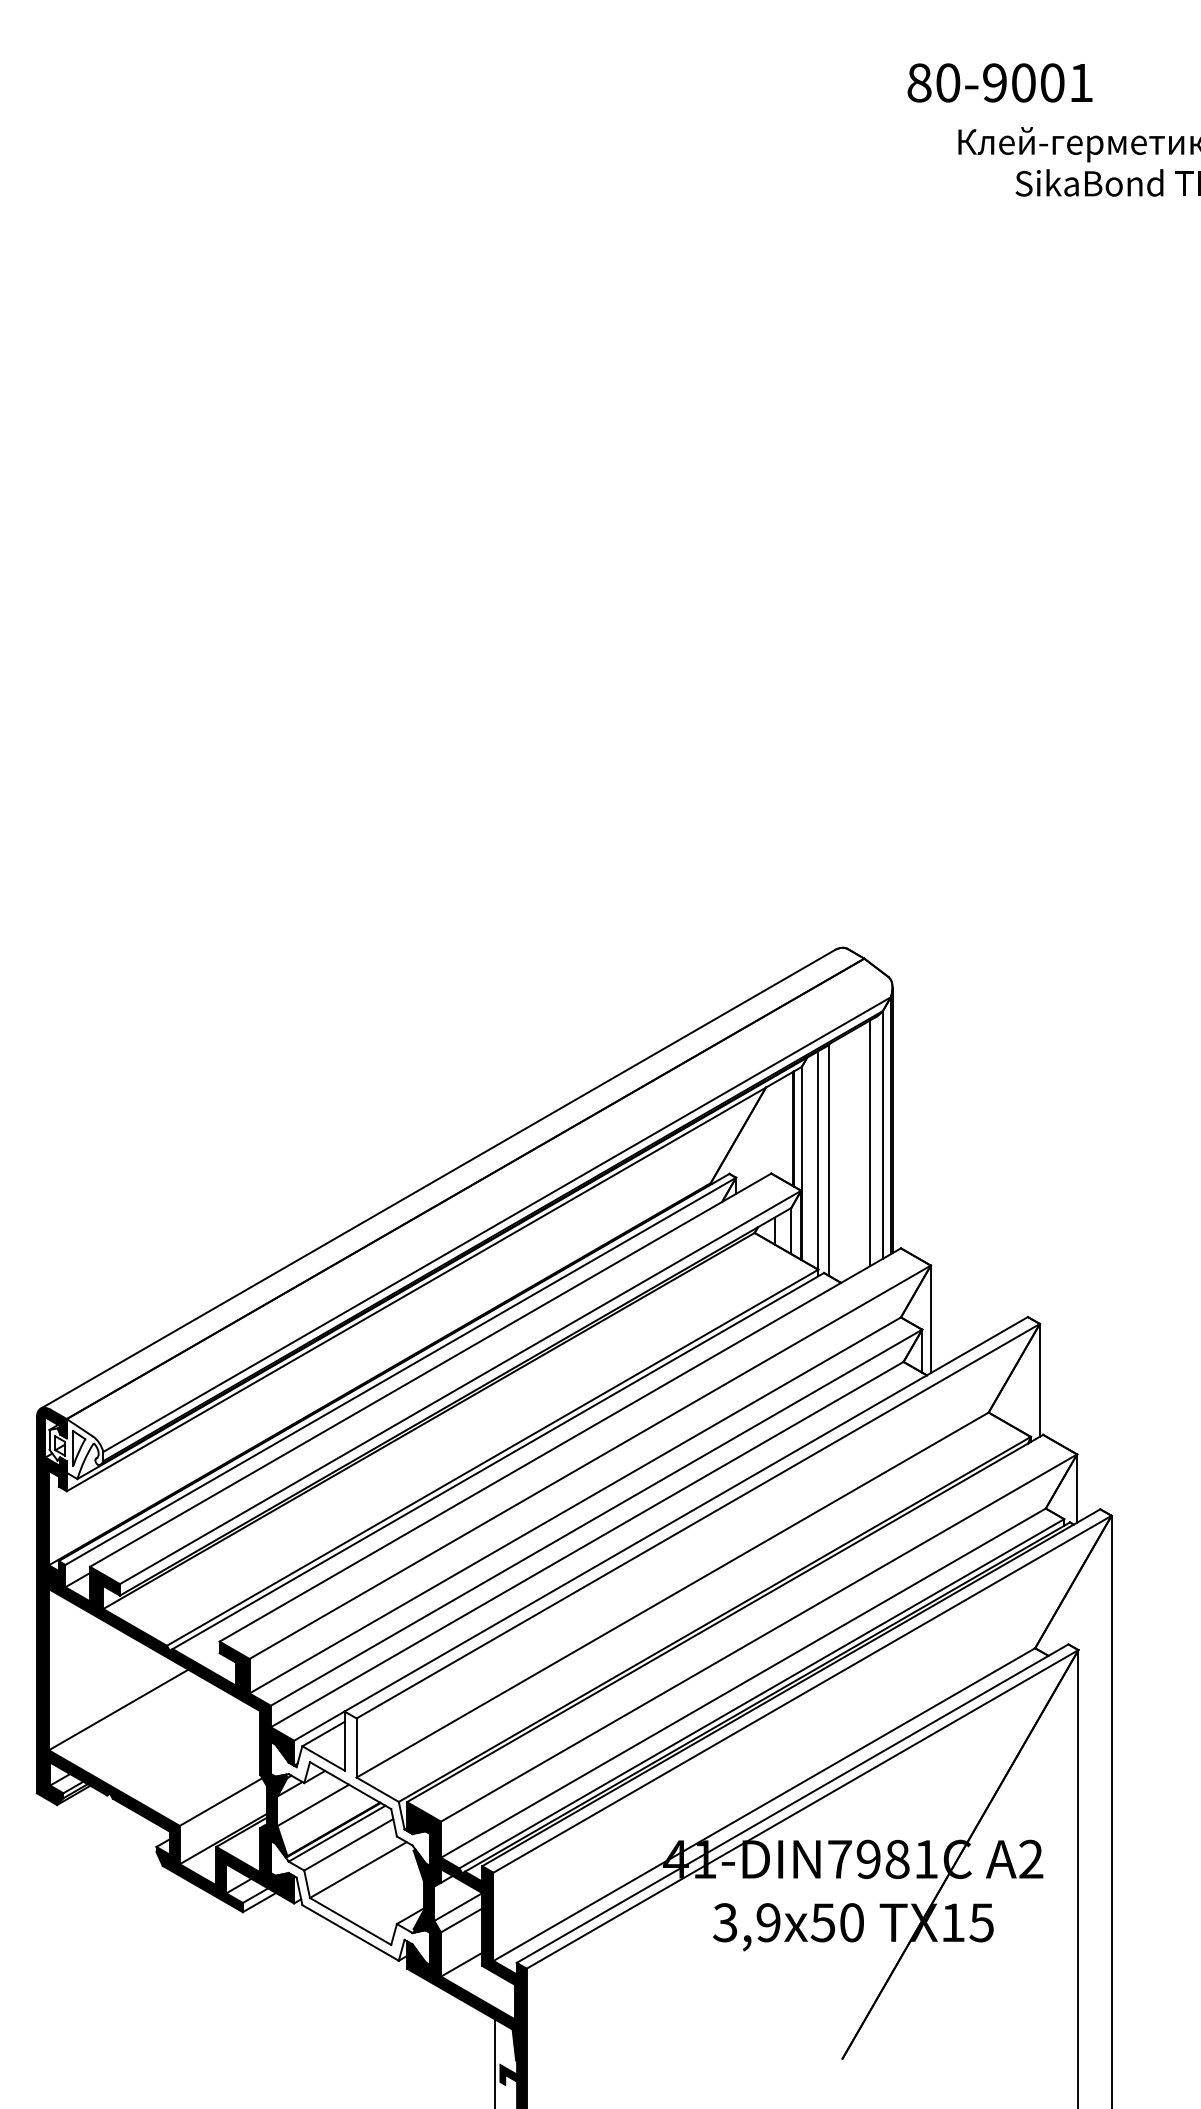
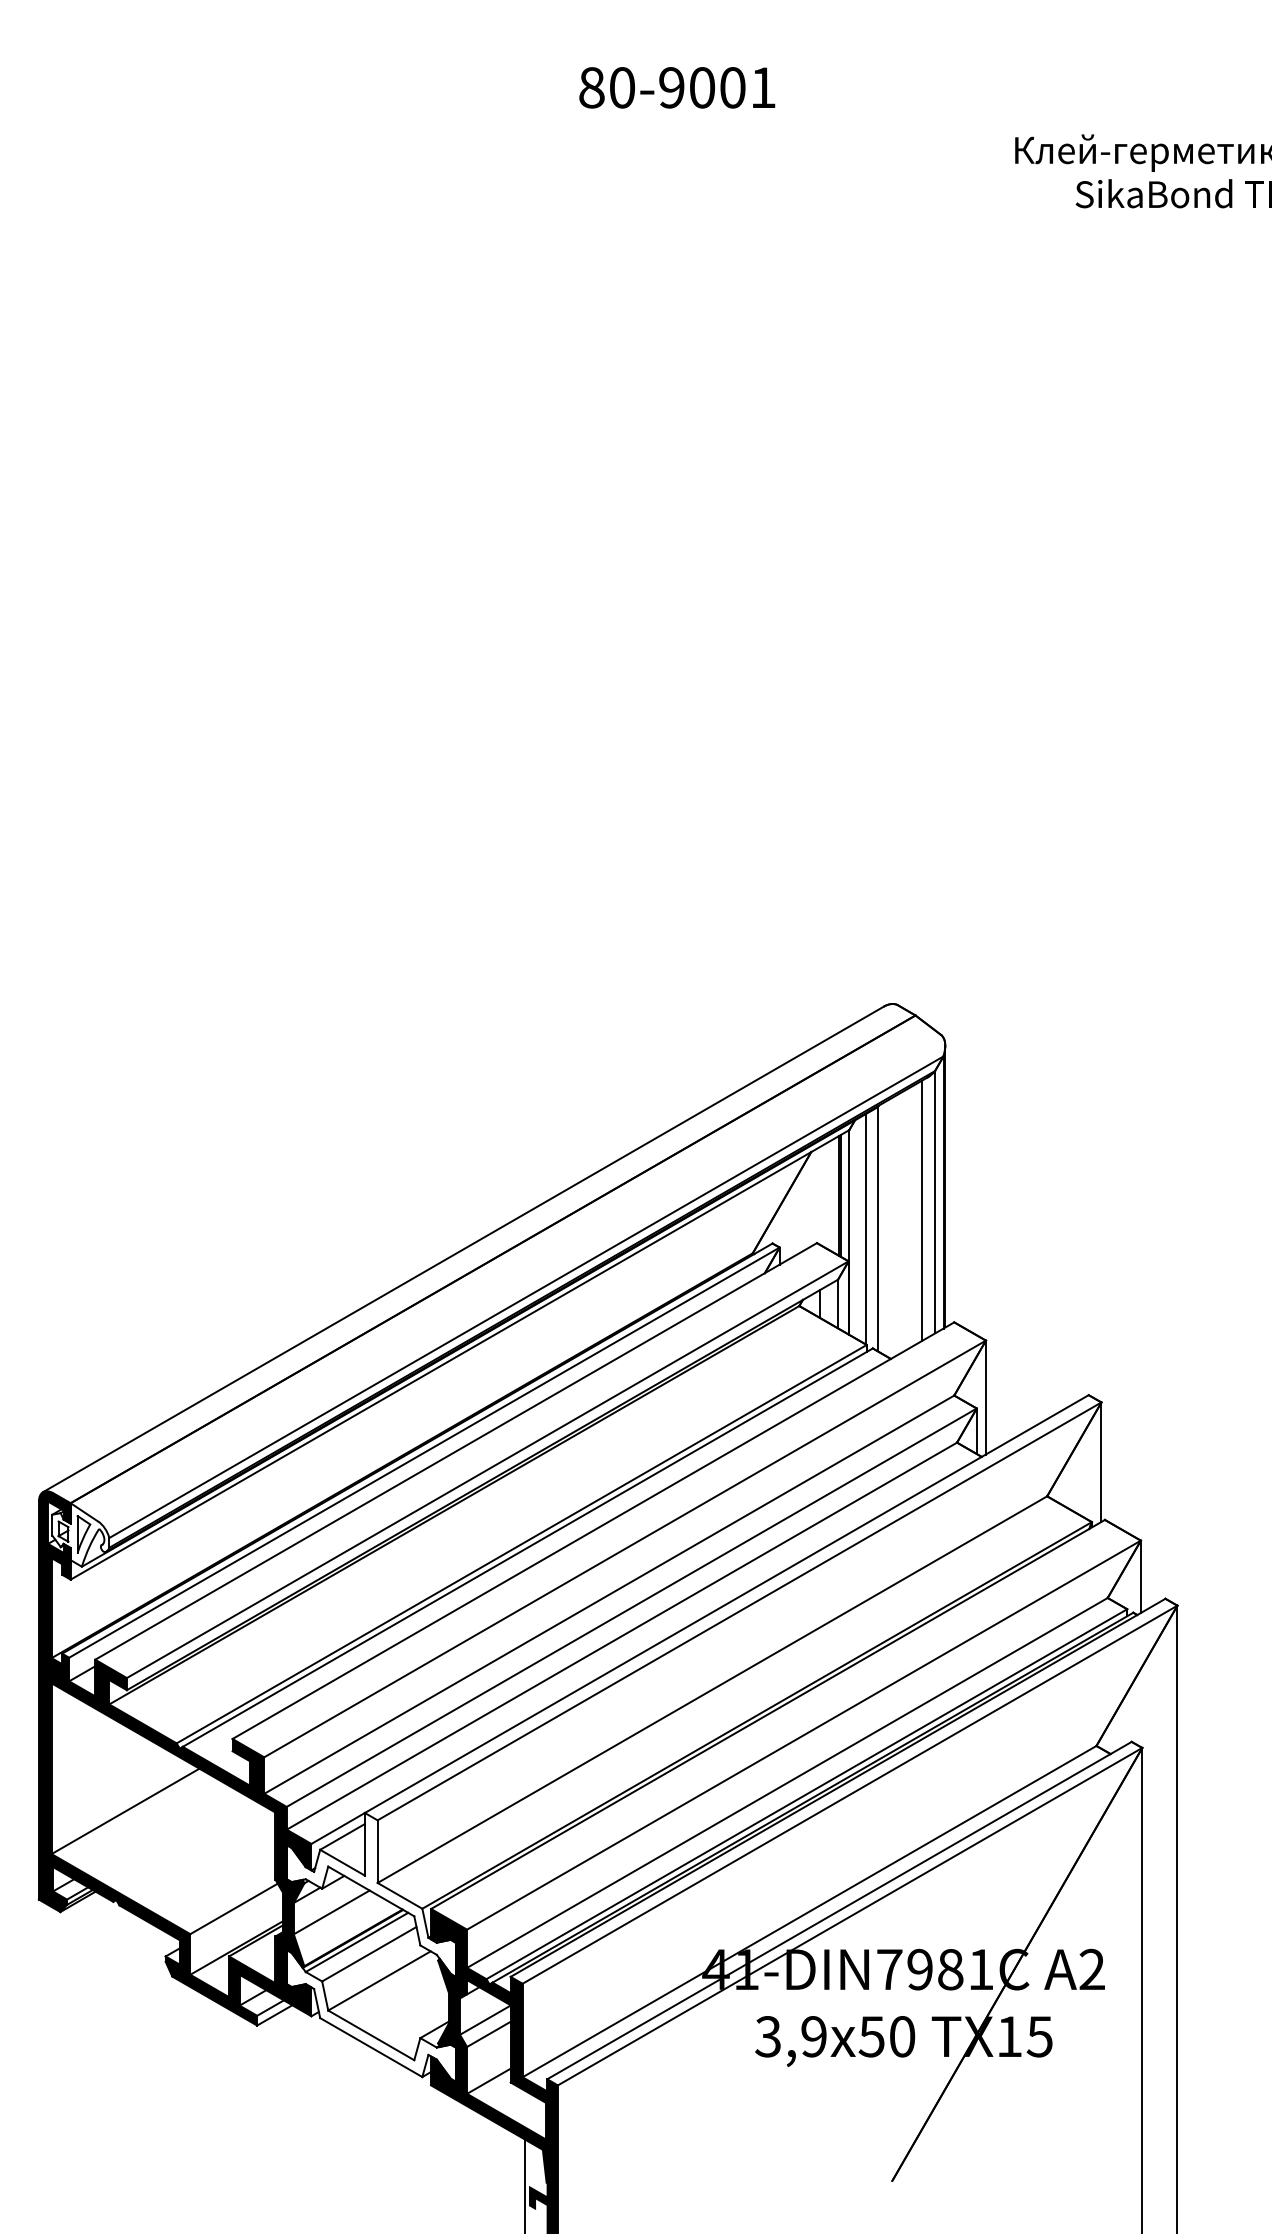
text: (1000, 82) -> (677, 87), moved

